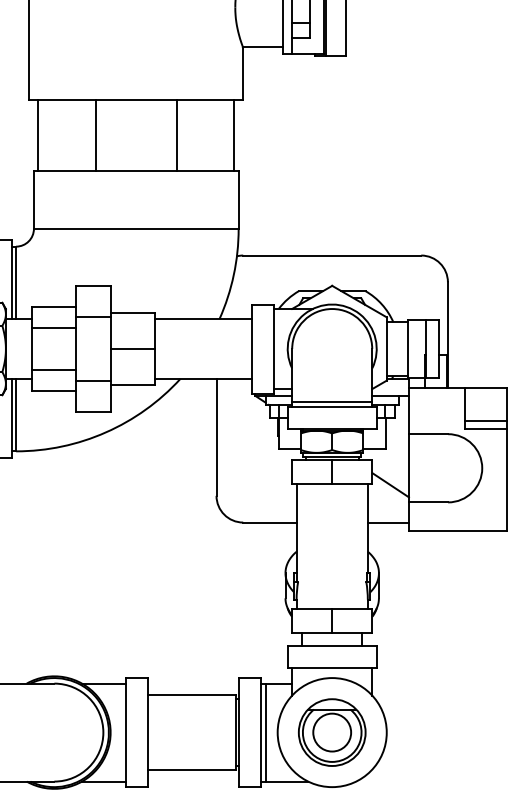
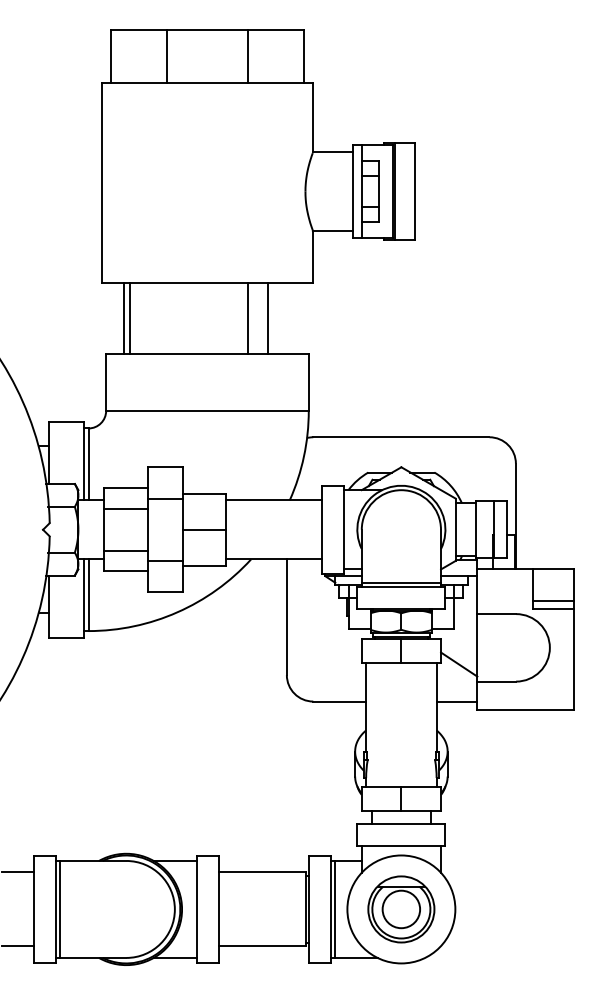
line: (38, 135) -> (129, 318), moved
line: (95, 135) -> (124, 318), moved
line: (234, 135) -> (268, 318), moved

